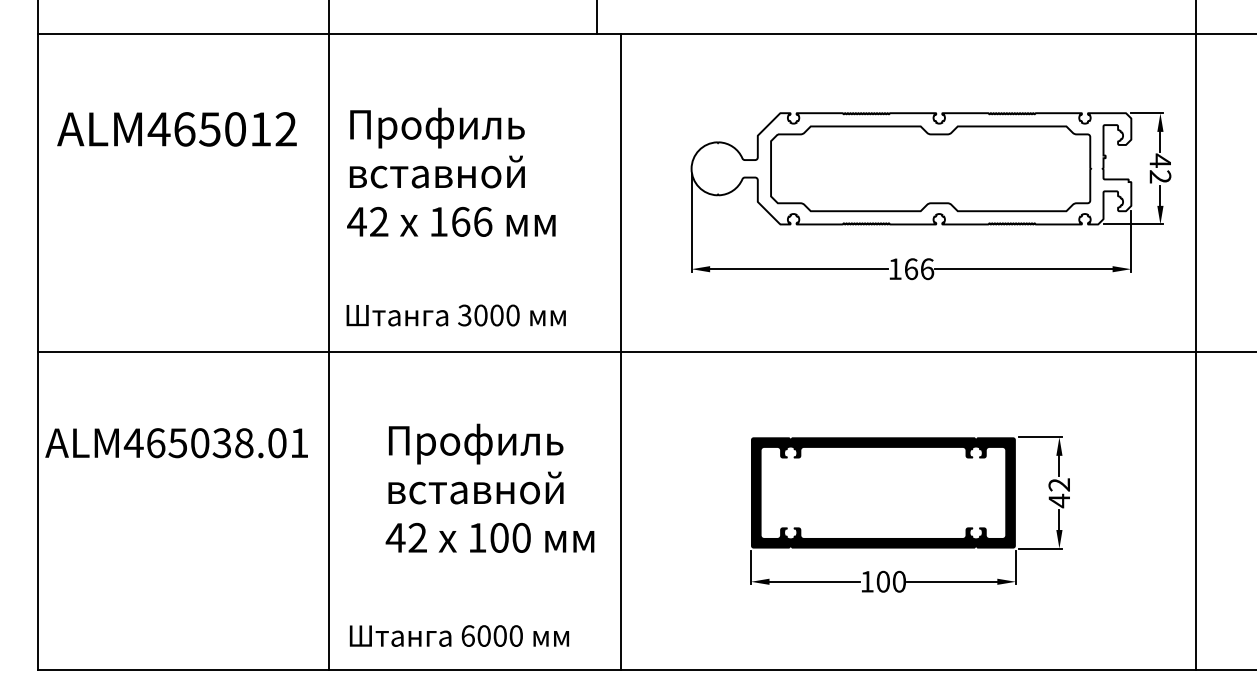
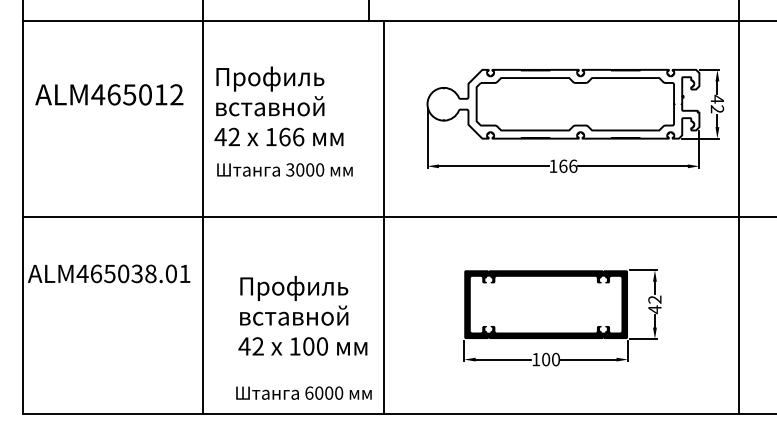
text: (177, 128) -> (109, 94), moved
text: (455, 314) -> (284, 169), moved
text: (489, 487) -> (302, 315), moved
text: (458, 634) -> (303, 392), moved

